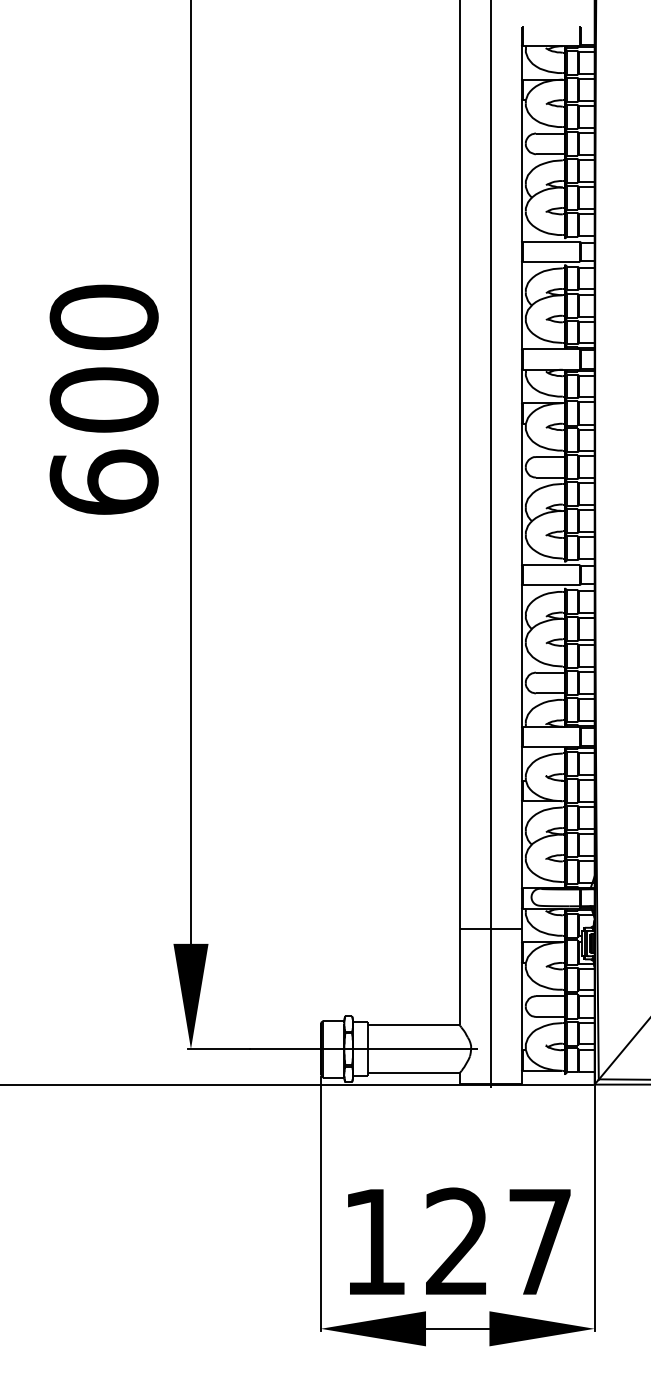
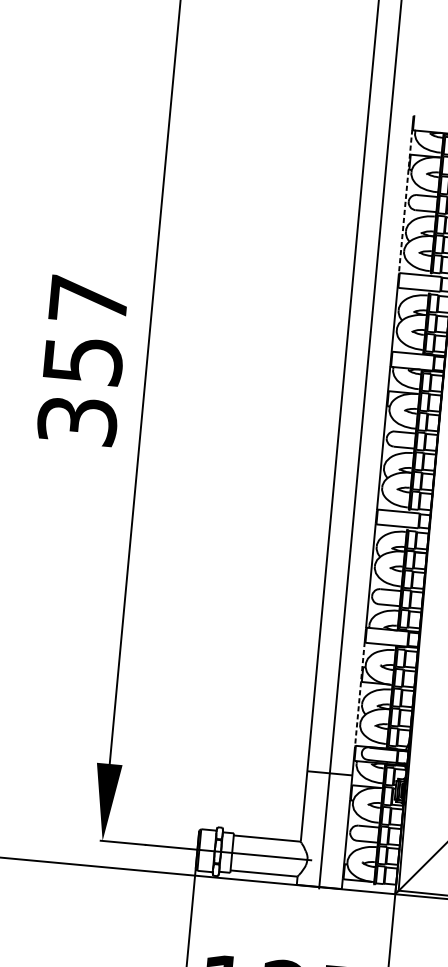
line: (521, 143) -> (405, 201), solid -> dashed
text: (103, 399) -> (82, 360), 600 -> 357
line: (521, 817) -> (359, 694), solid -> dashed

